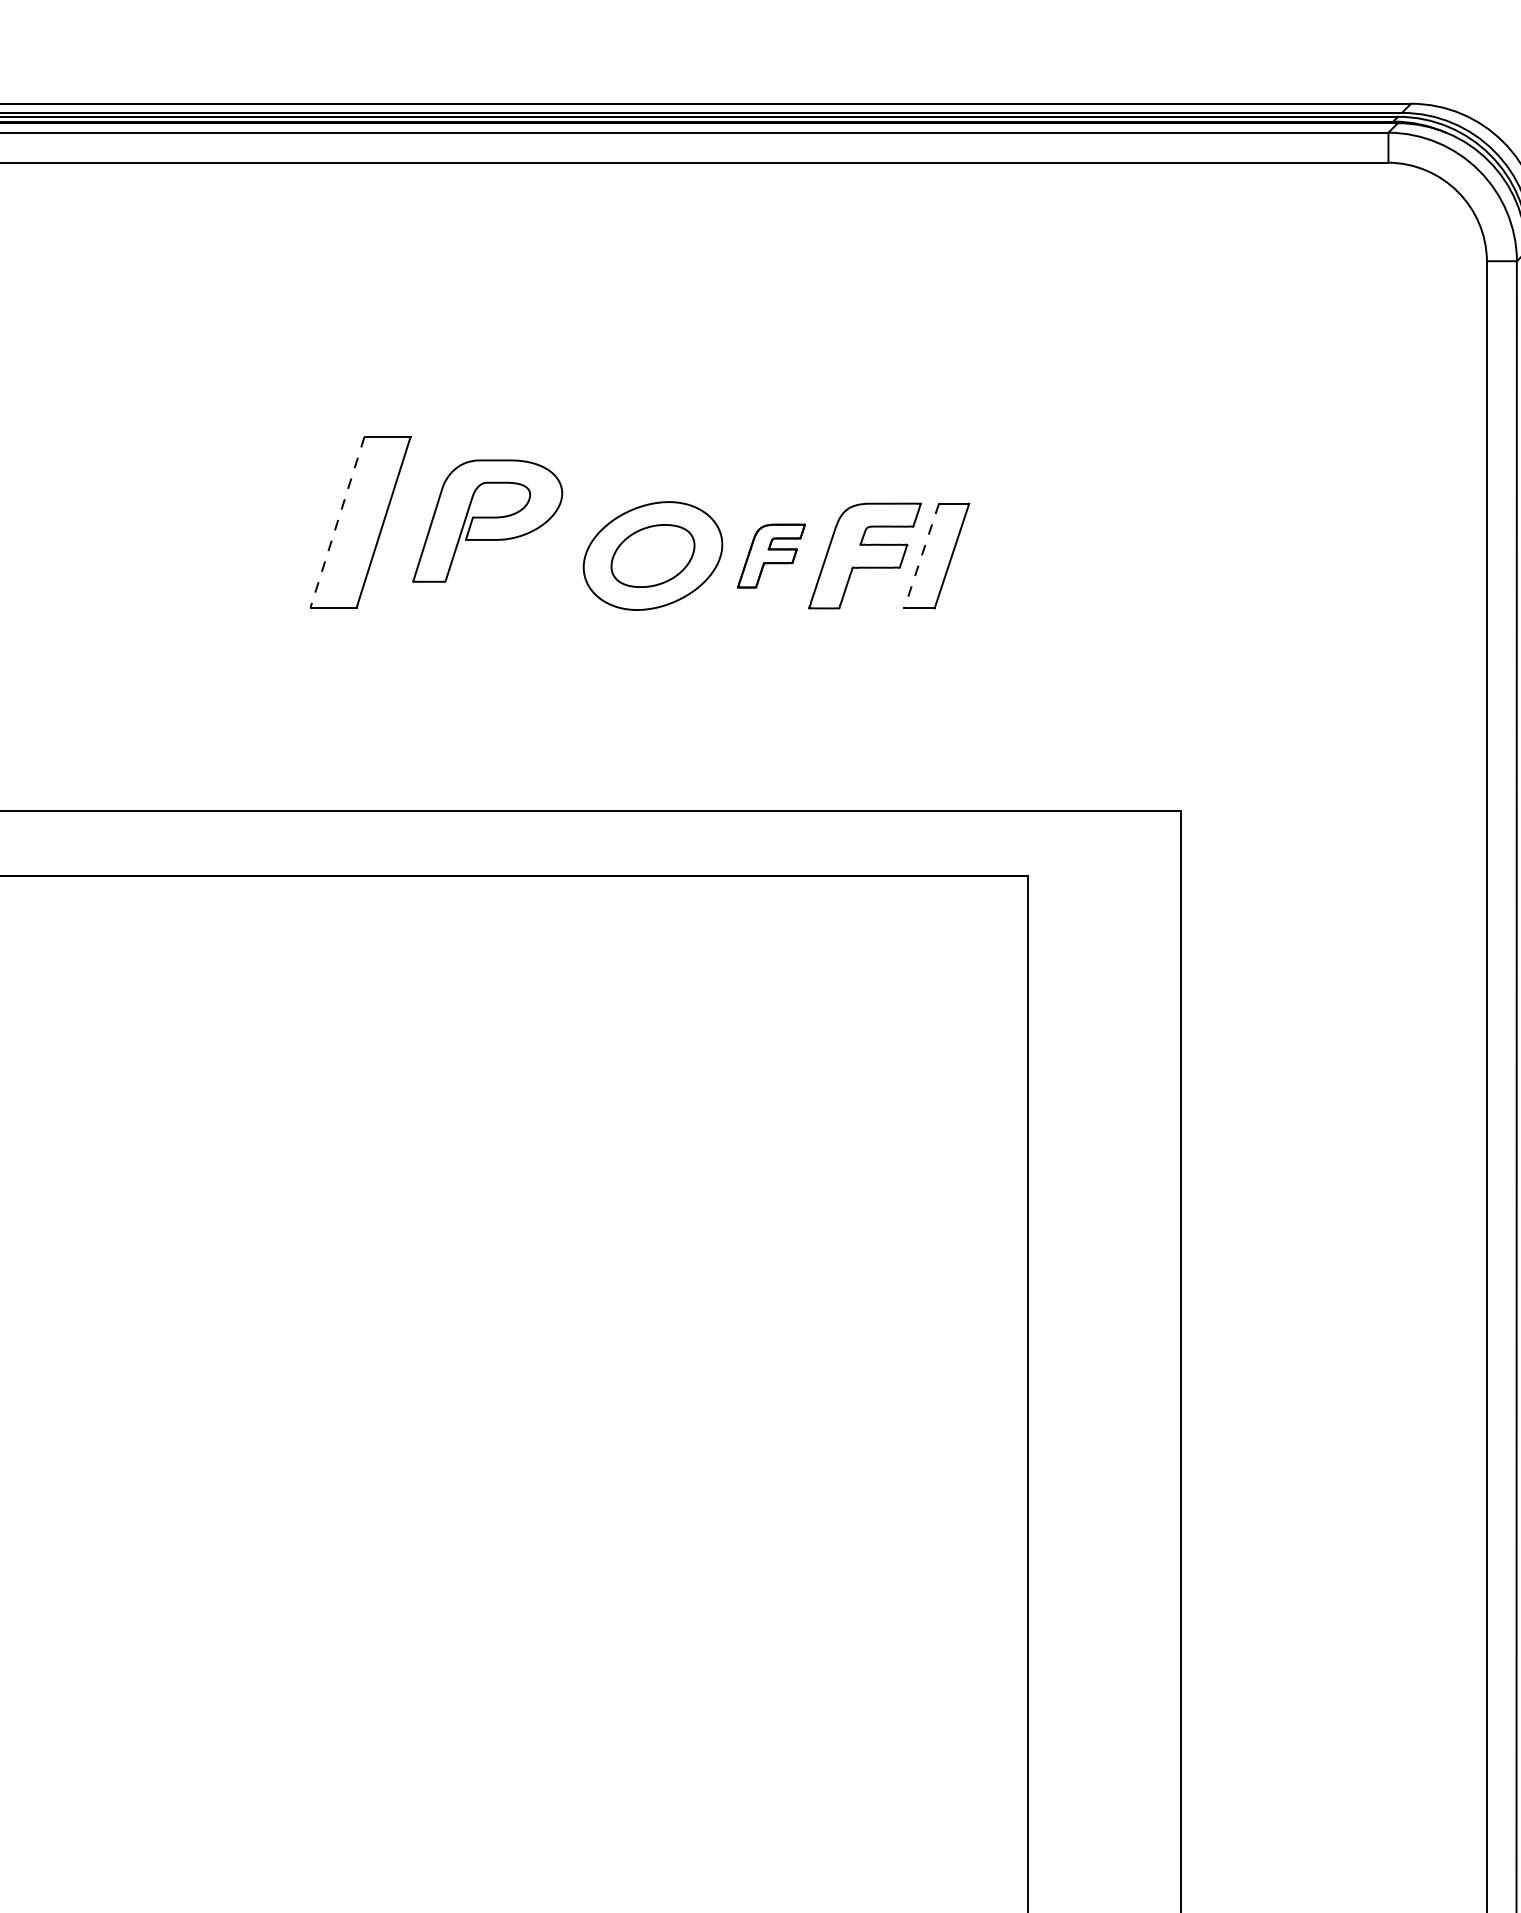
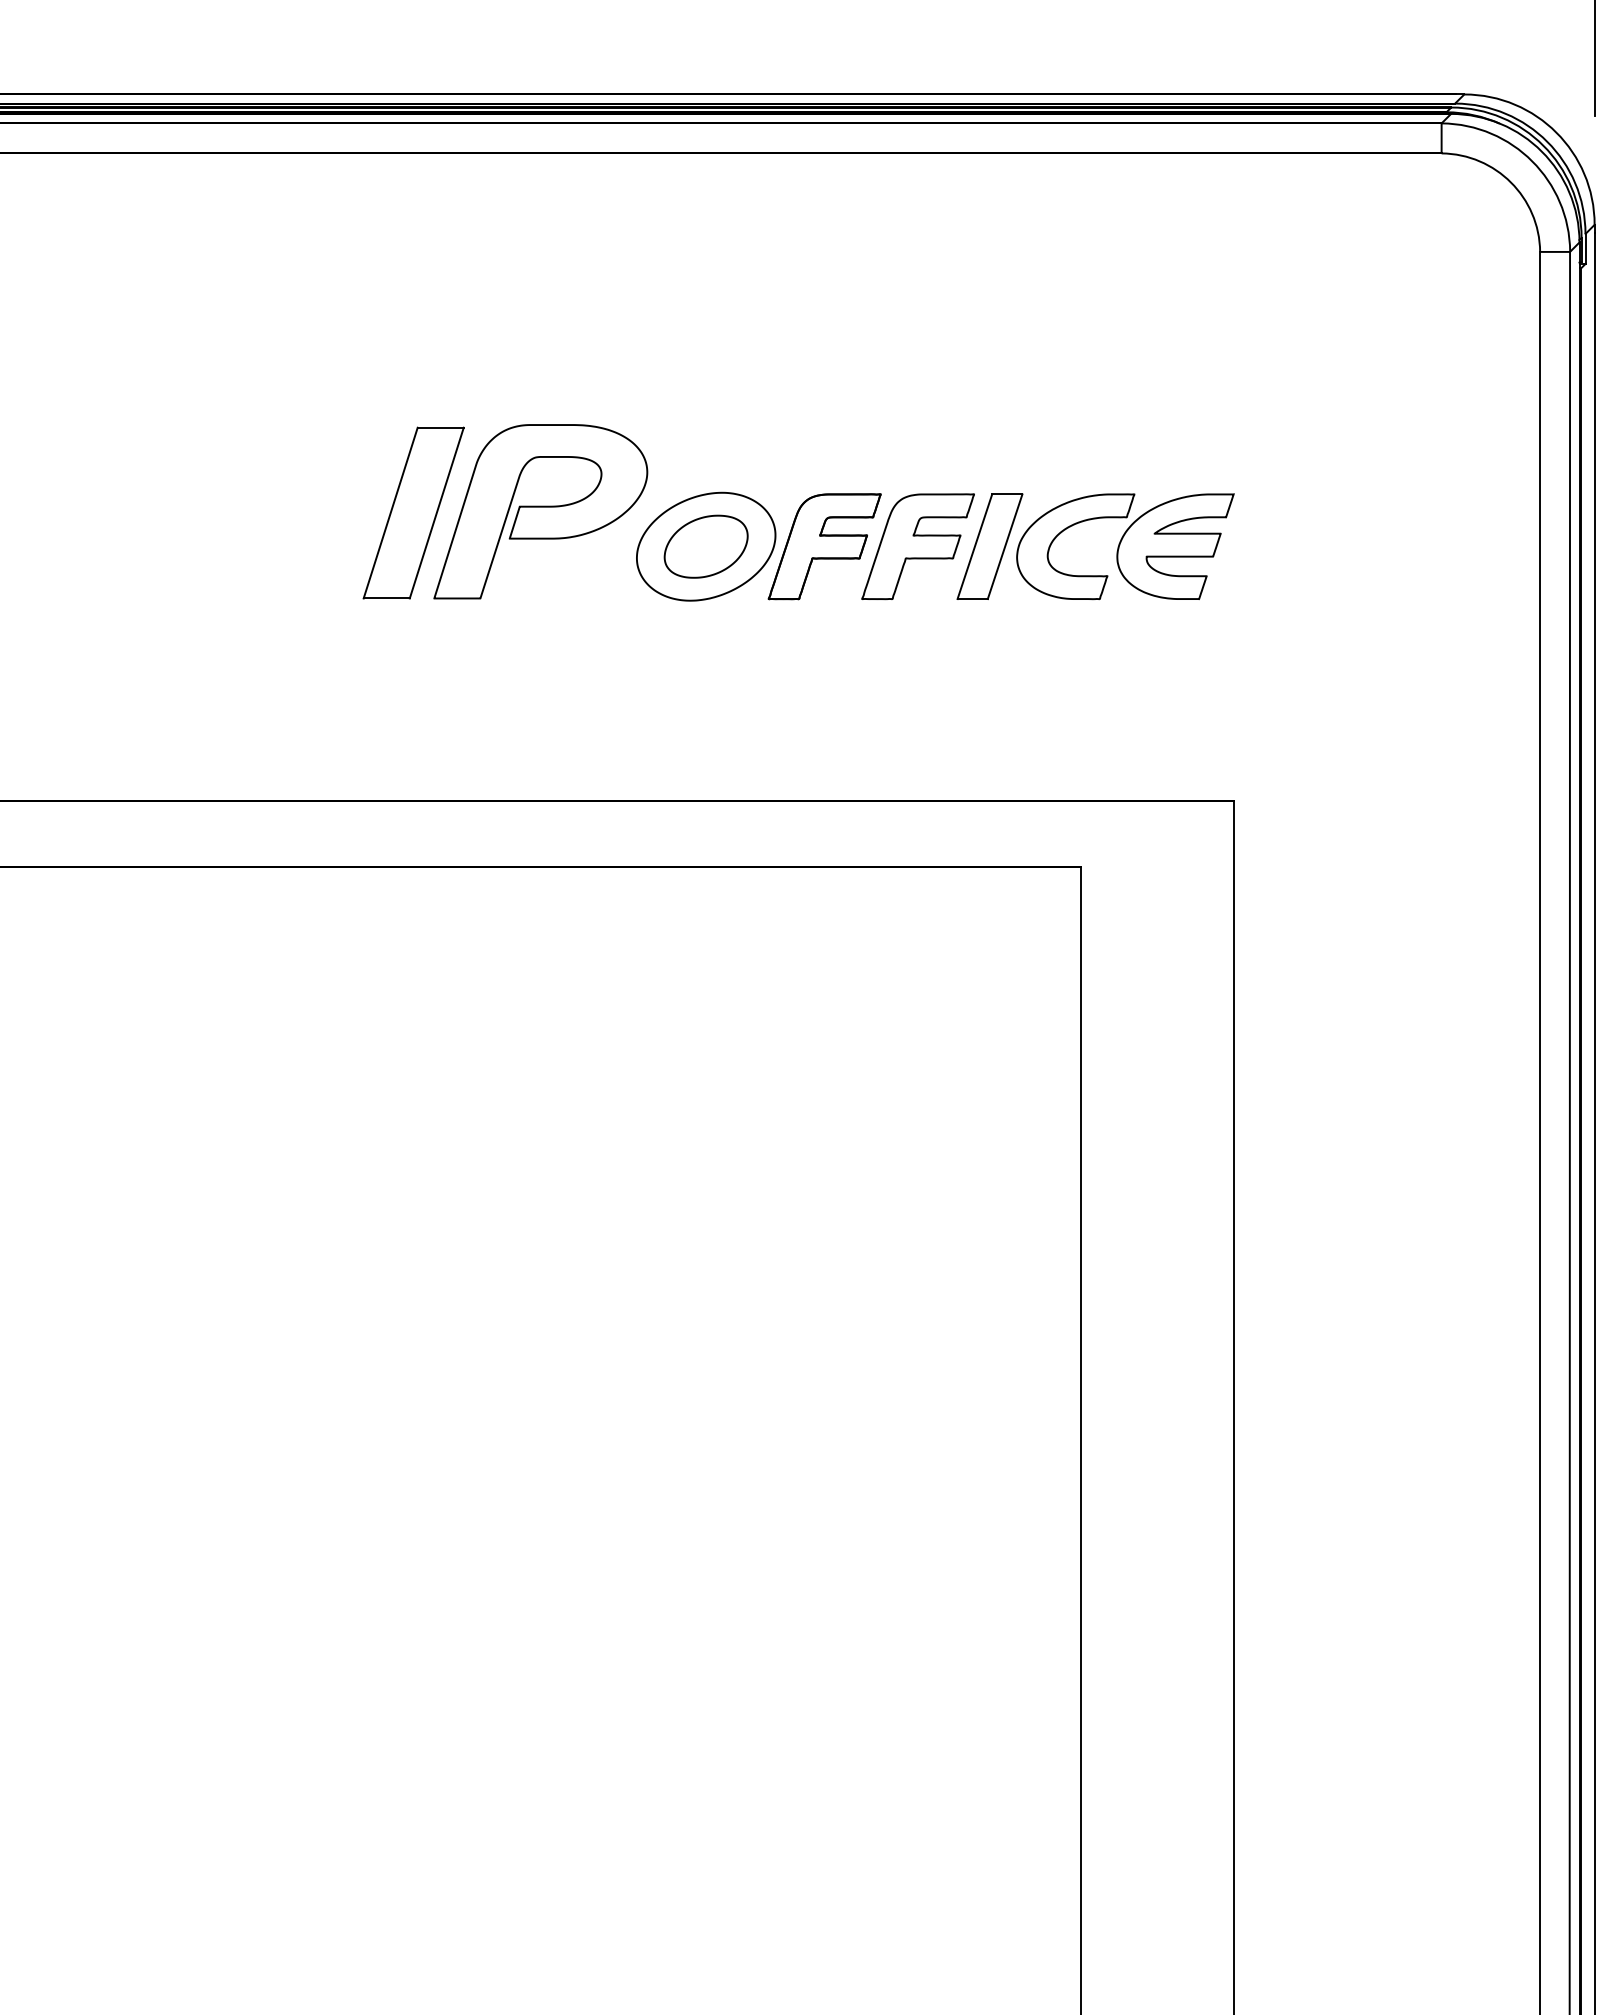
part: (487, 520) -> (540, 511), size x1.43
line: (337, 522) -> (390, 513), dashed -> solid
part: (771, 555) -> (824, 546), size x1.67
part: (1072, 555) -> (1125, 546), added
line: (921, 556) -> (974, 547), dashed -> solid

